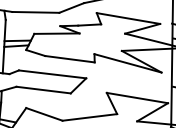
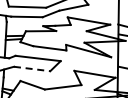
line: (44, 90) -> (32, 69), solid -> dashed

